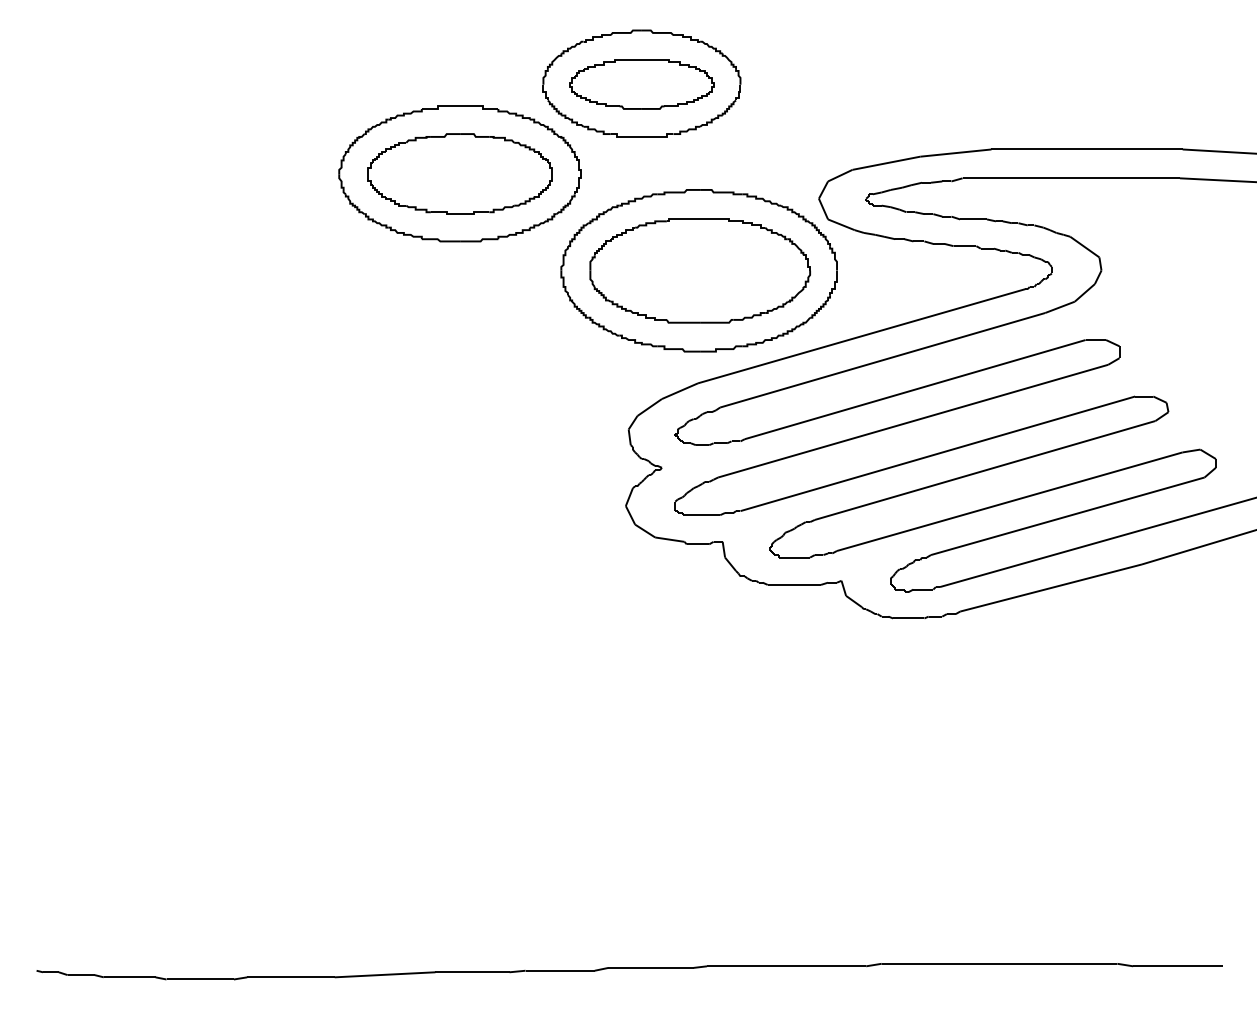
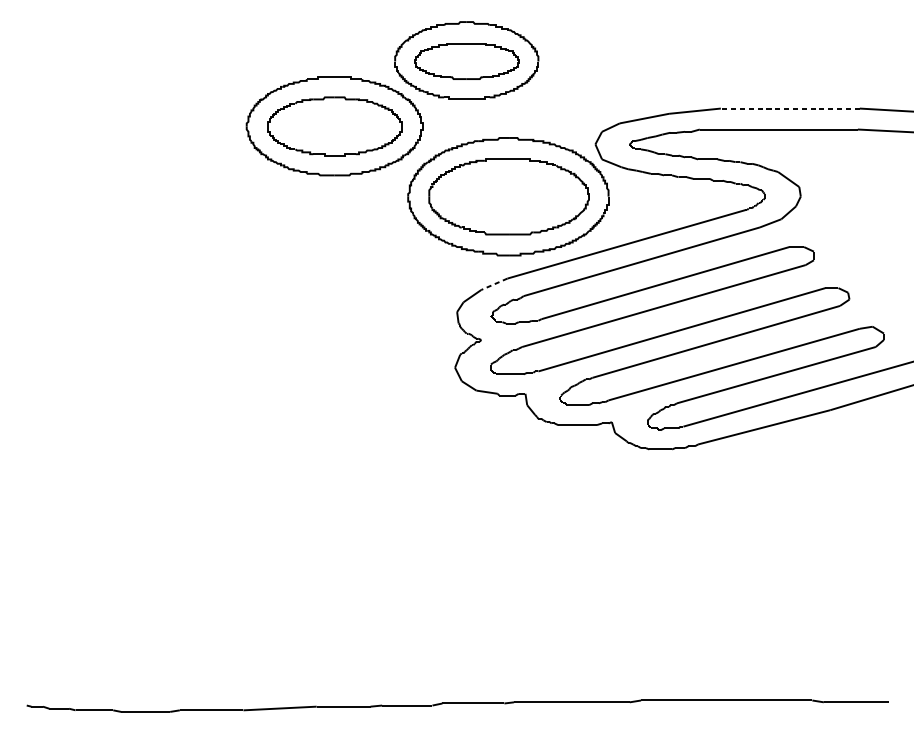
line: (1087, 149) -> (790, 108), solid -> dashed
line: (680, 391) -> (494, 284), solid -> dashed

